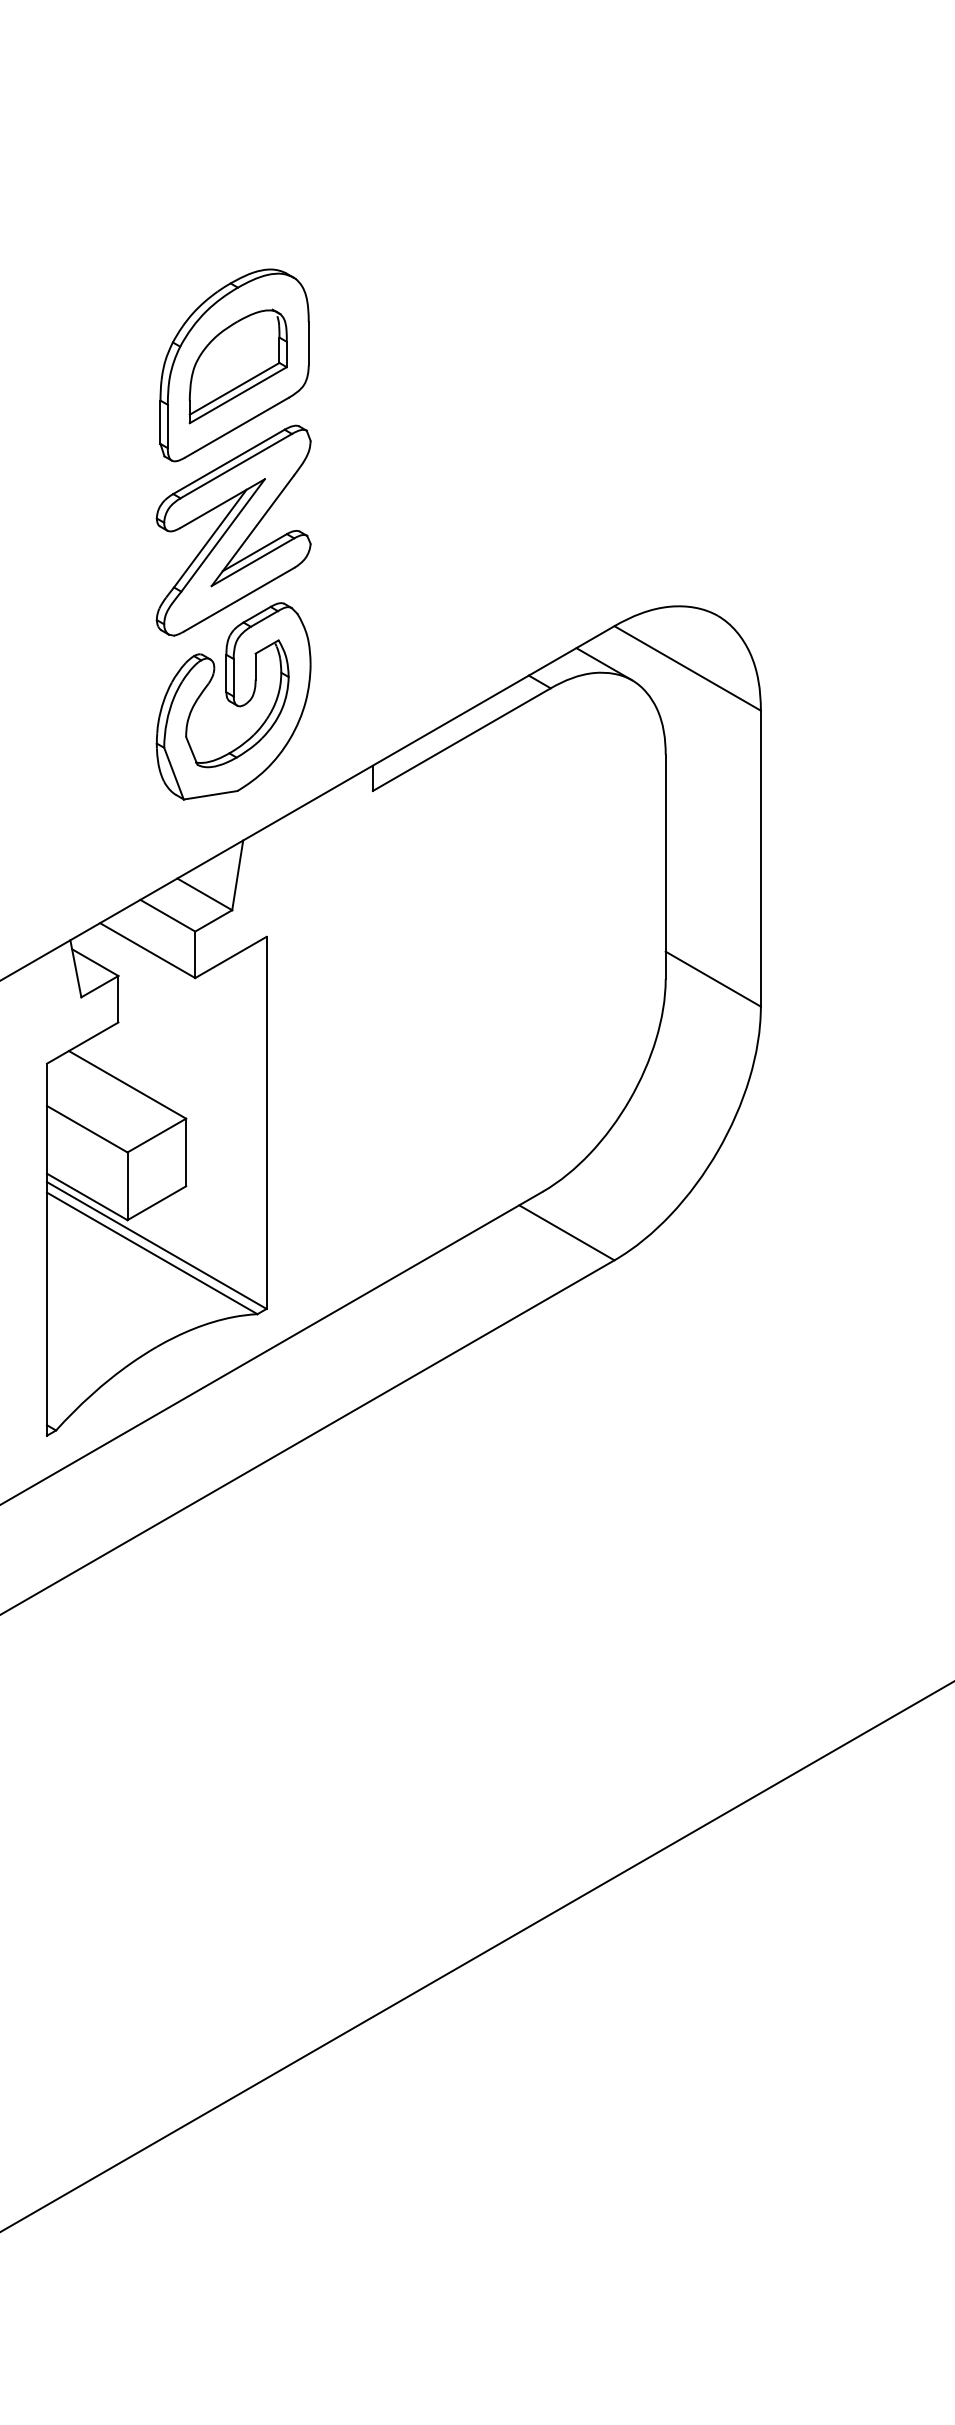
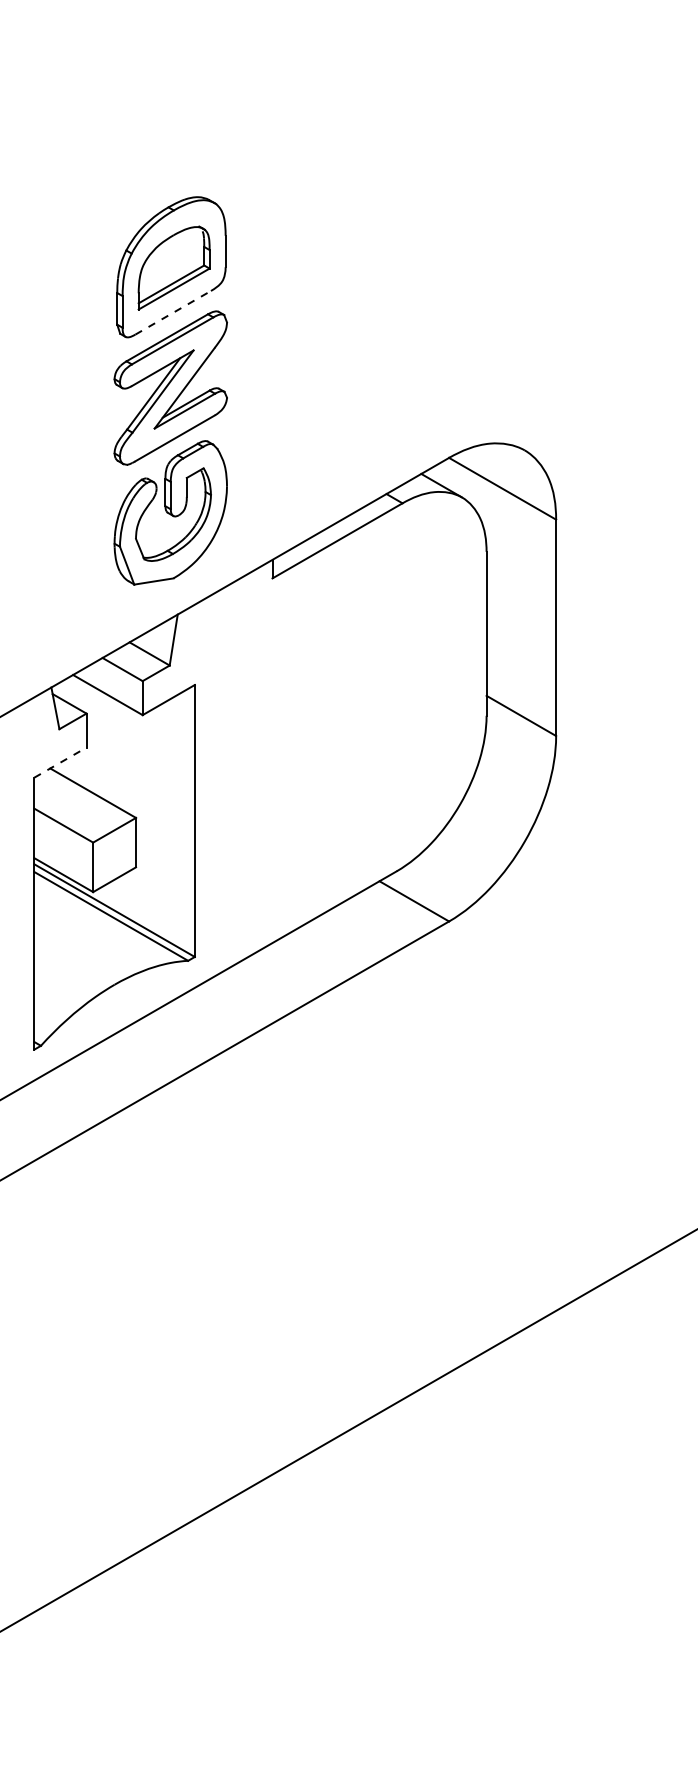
line: (237, 427) -> (173, 312), solid -> dashed
line: (82, 1042) -> (60, 762), solid -> dashed

